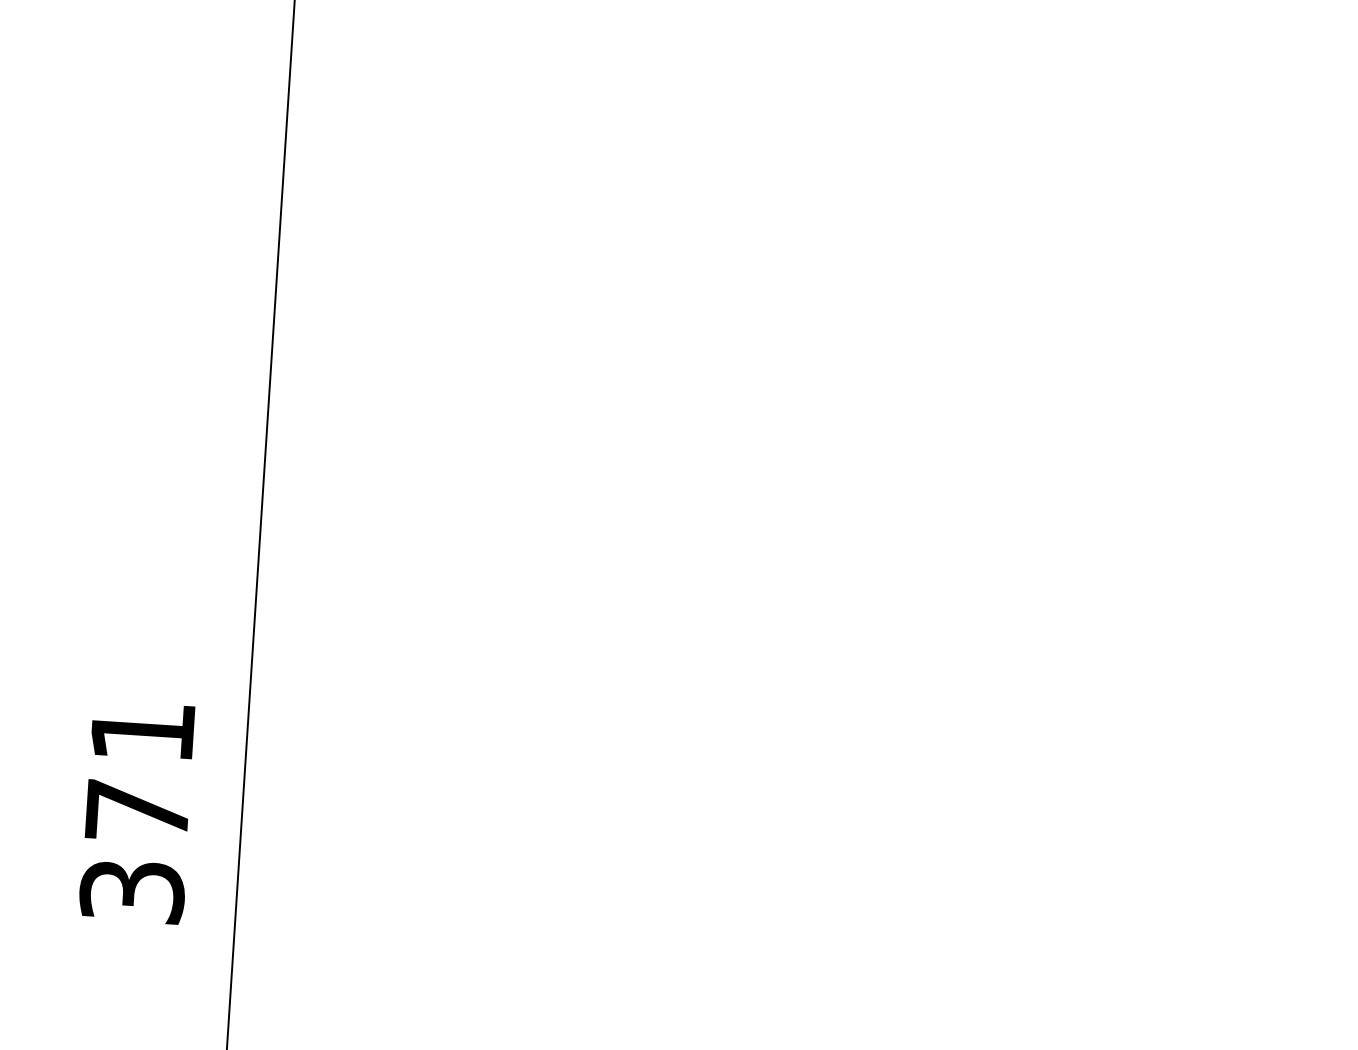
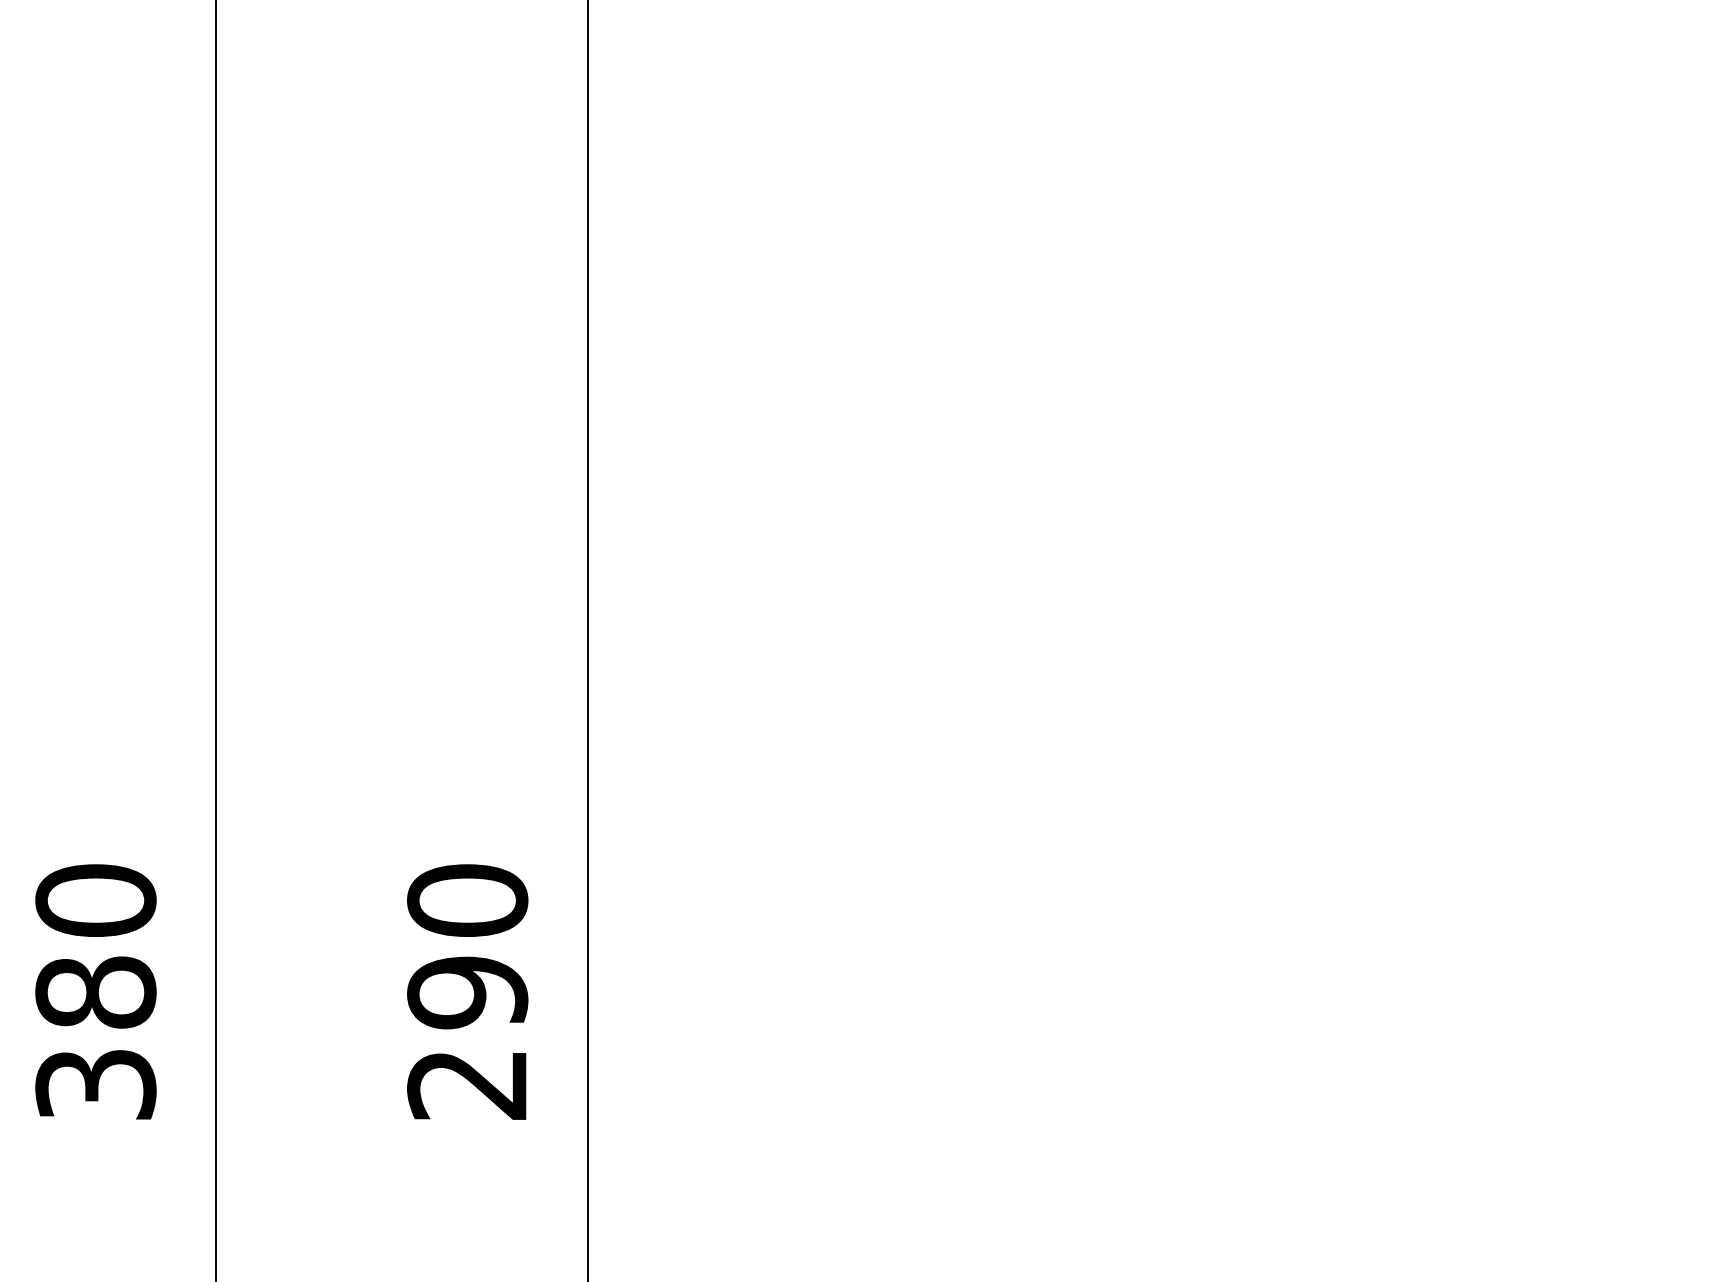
text: (137, 810) -> (467, 991), 371 -> 290

